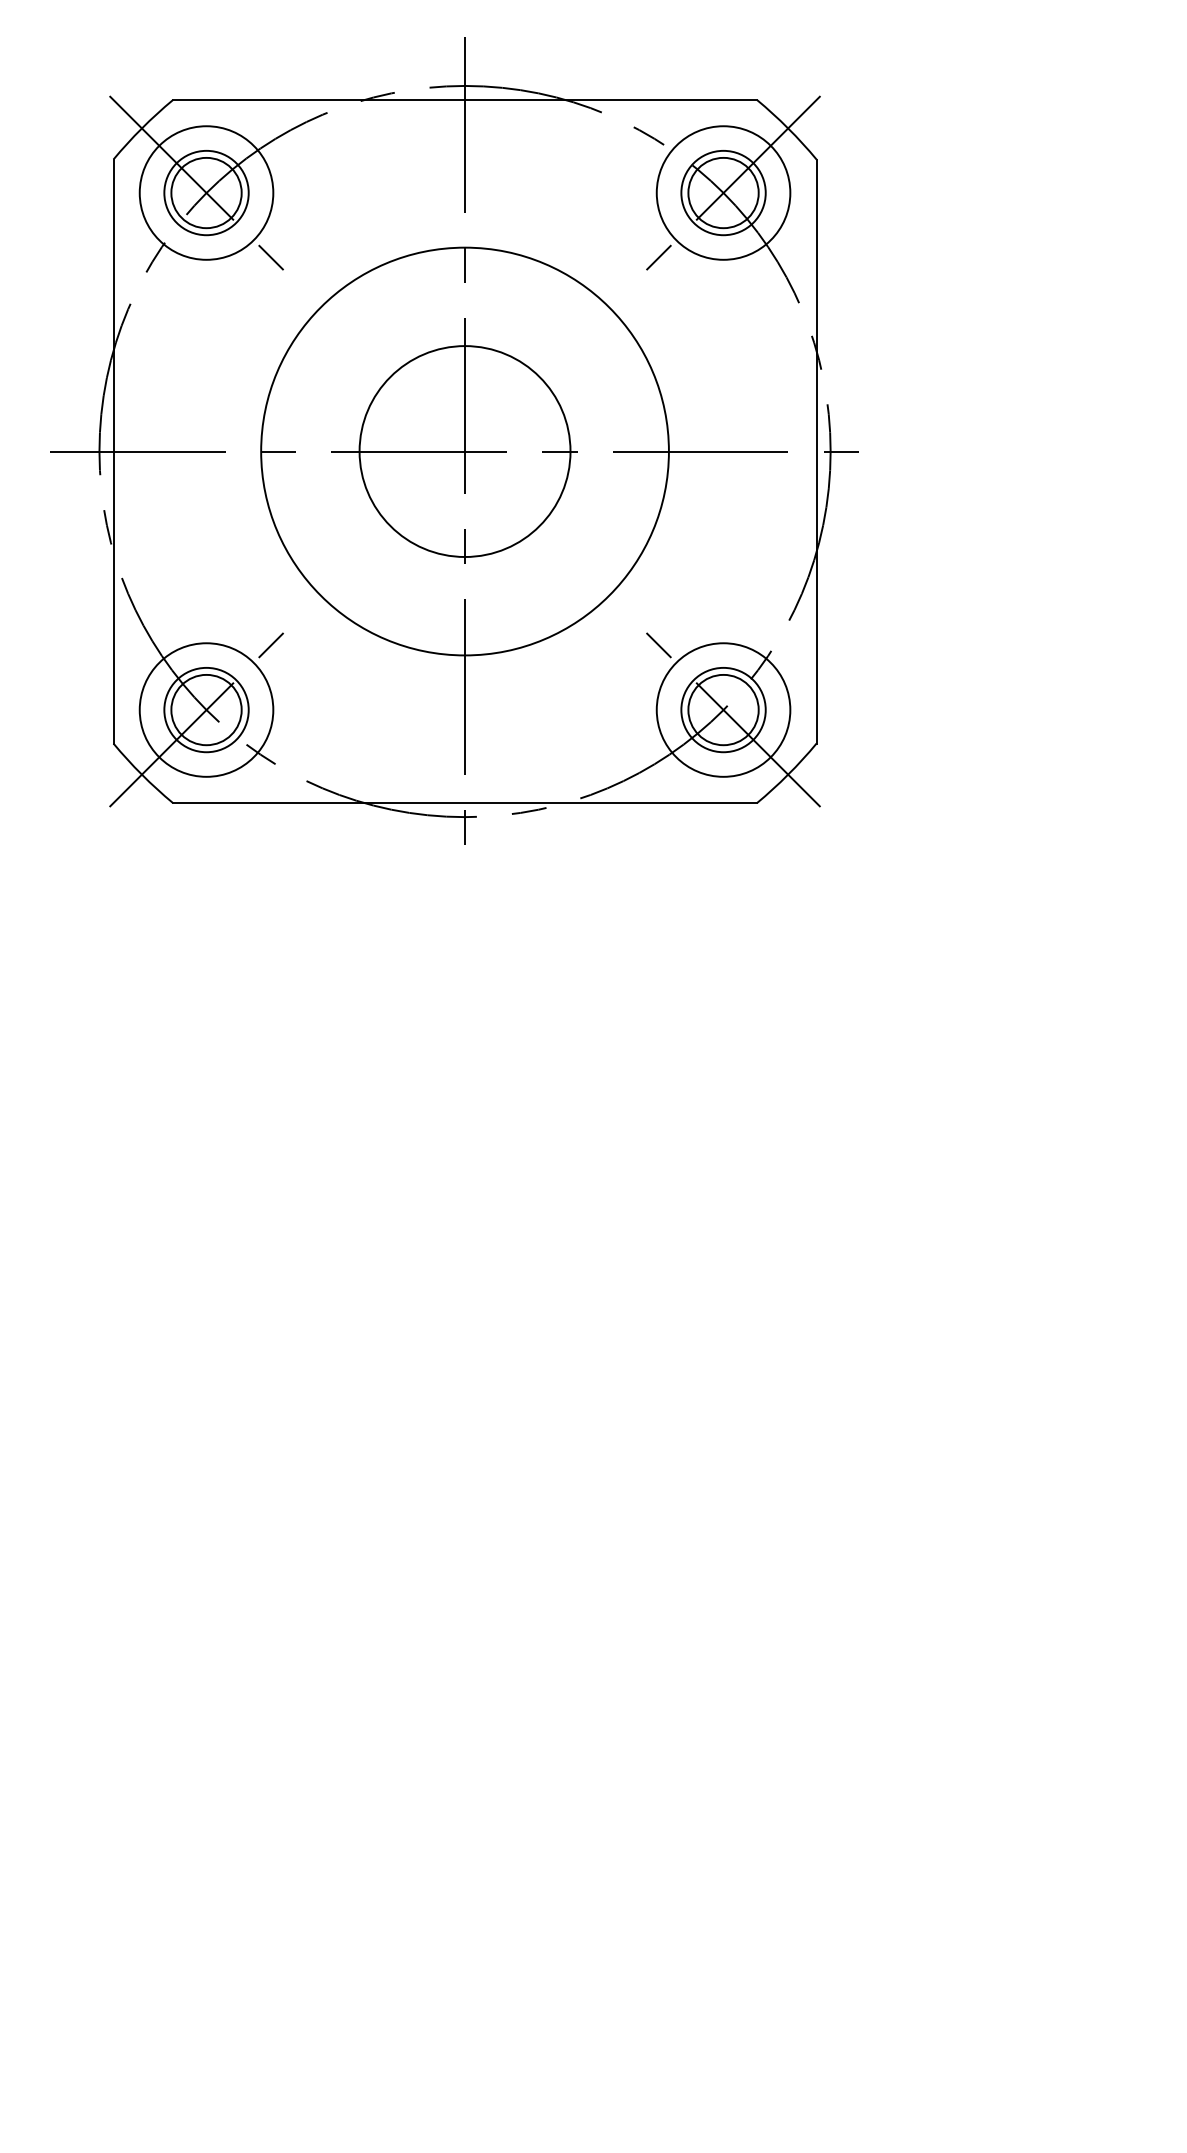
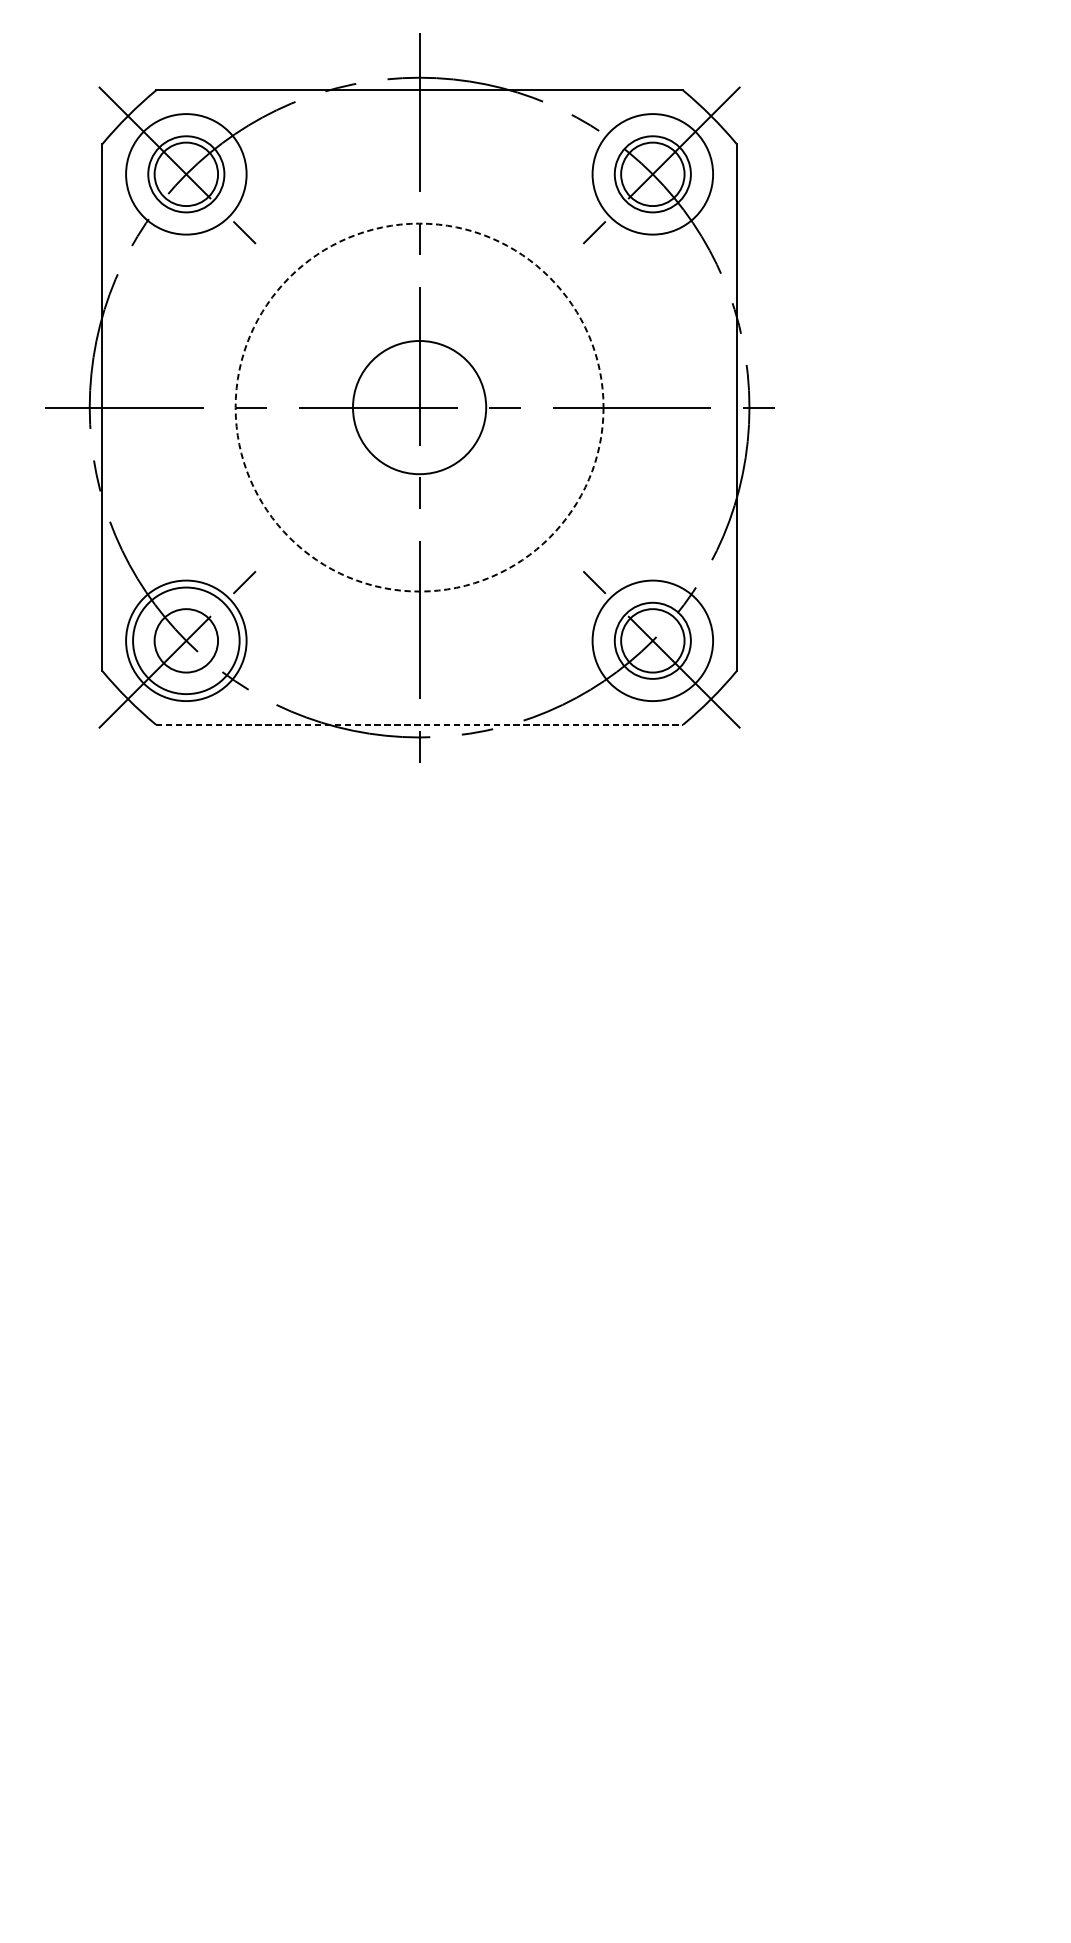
circle: (464, 451) -> (419, 407), size x0.7
circle: (464, 451) -> (419, 407), solid -> dashed
circle: (206, 709) -> (186, 640), size x1.4
line: (465, 803) -> (420, 725), solid -> dashed

